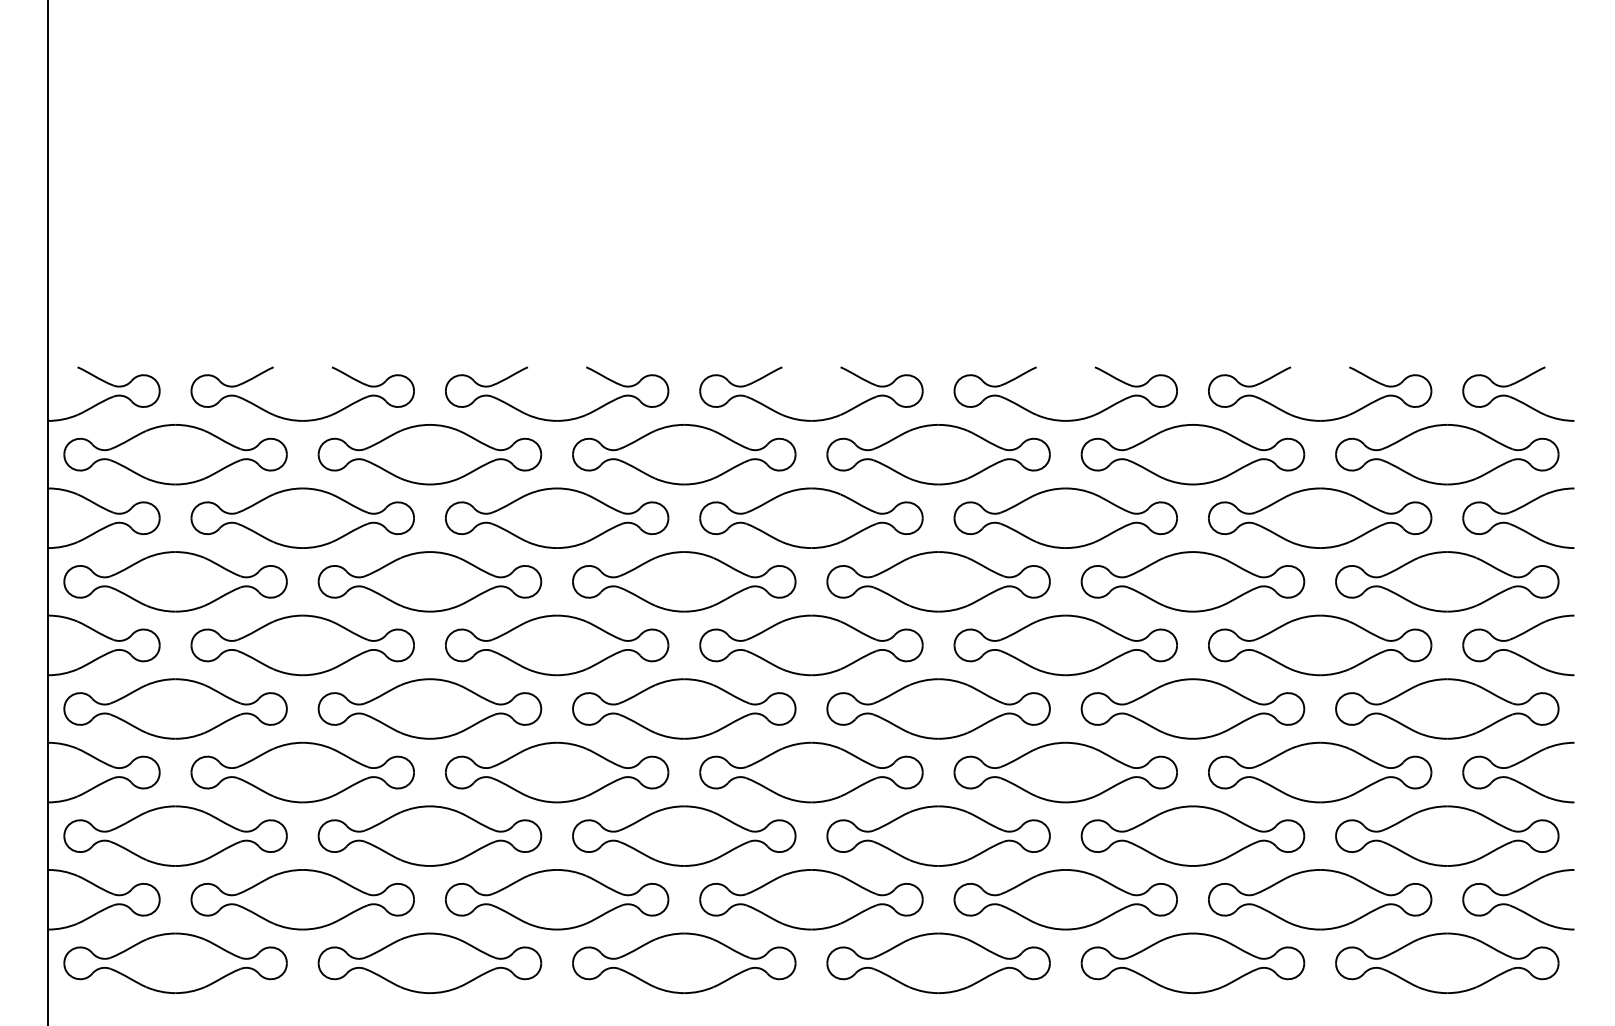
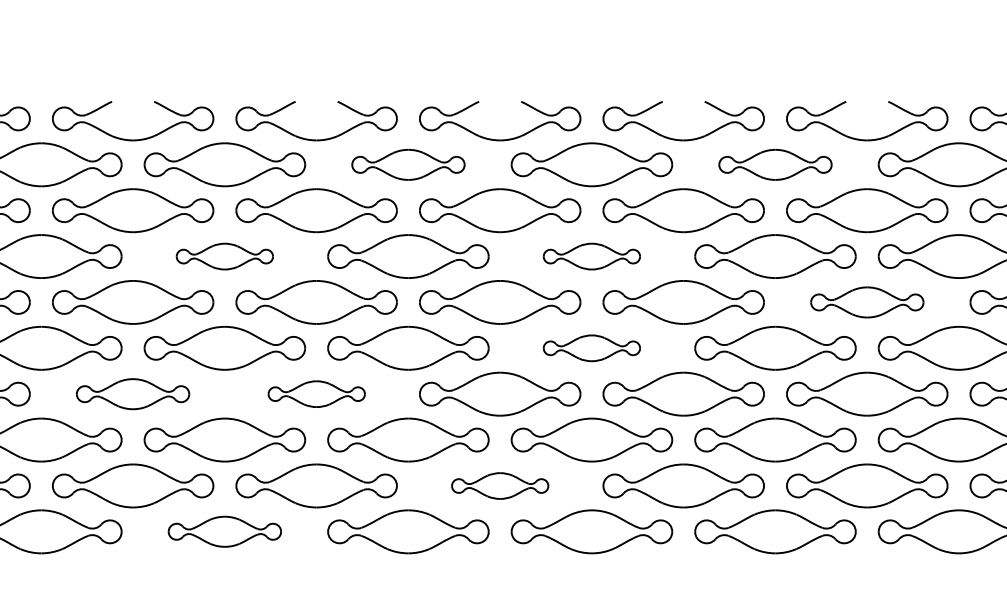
part: (684, 454) -> (408, 164), size x0.7
part: (1192, 454) -> (775, 164), size x0.7
part: (429, 581) -> (224, 256), size x0.6
part: (938, 581) -> (591, 256), size x0.6
part: (1320, 645) -> (867, 302), size x0.7
part: (938, 708) -> (591, 347), size x0.6
part: (302, 772) -> (132, 394), size x0.7
part: (557, 772) -> (316, 394), size x0.6
part: (811, 899) -> (500, 485), size x0.6
part: (429, 962) -> (224, 531), size x0.7

